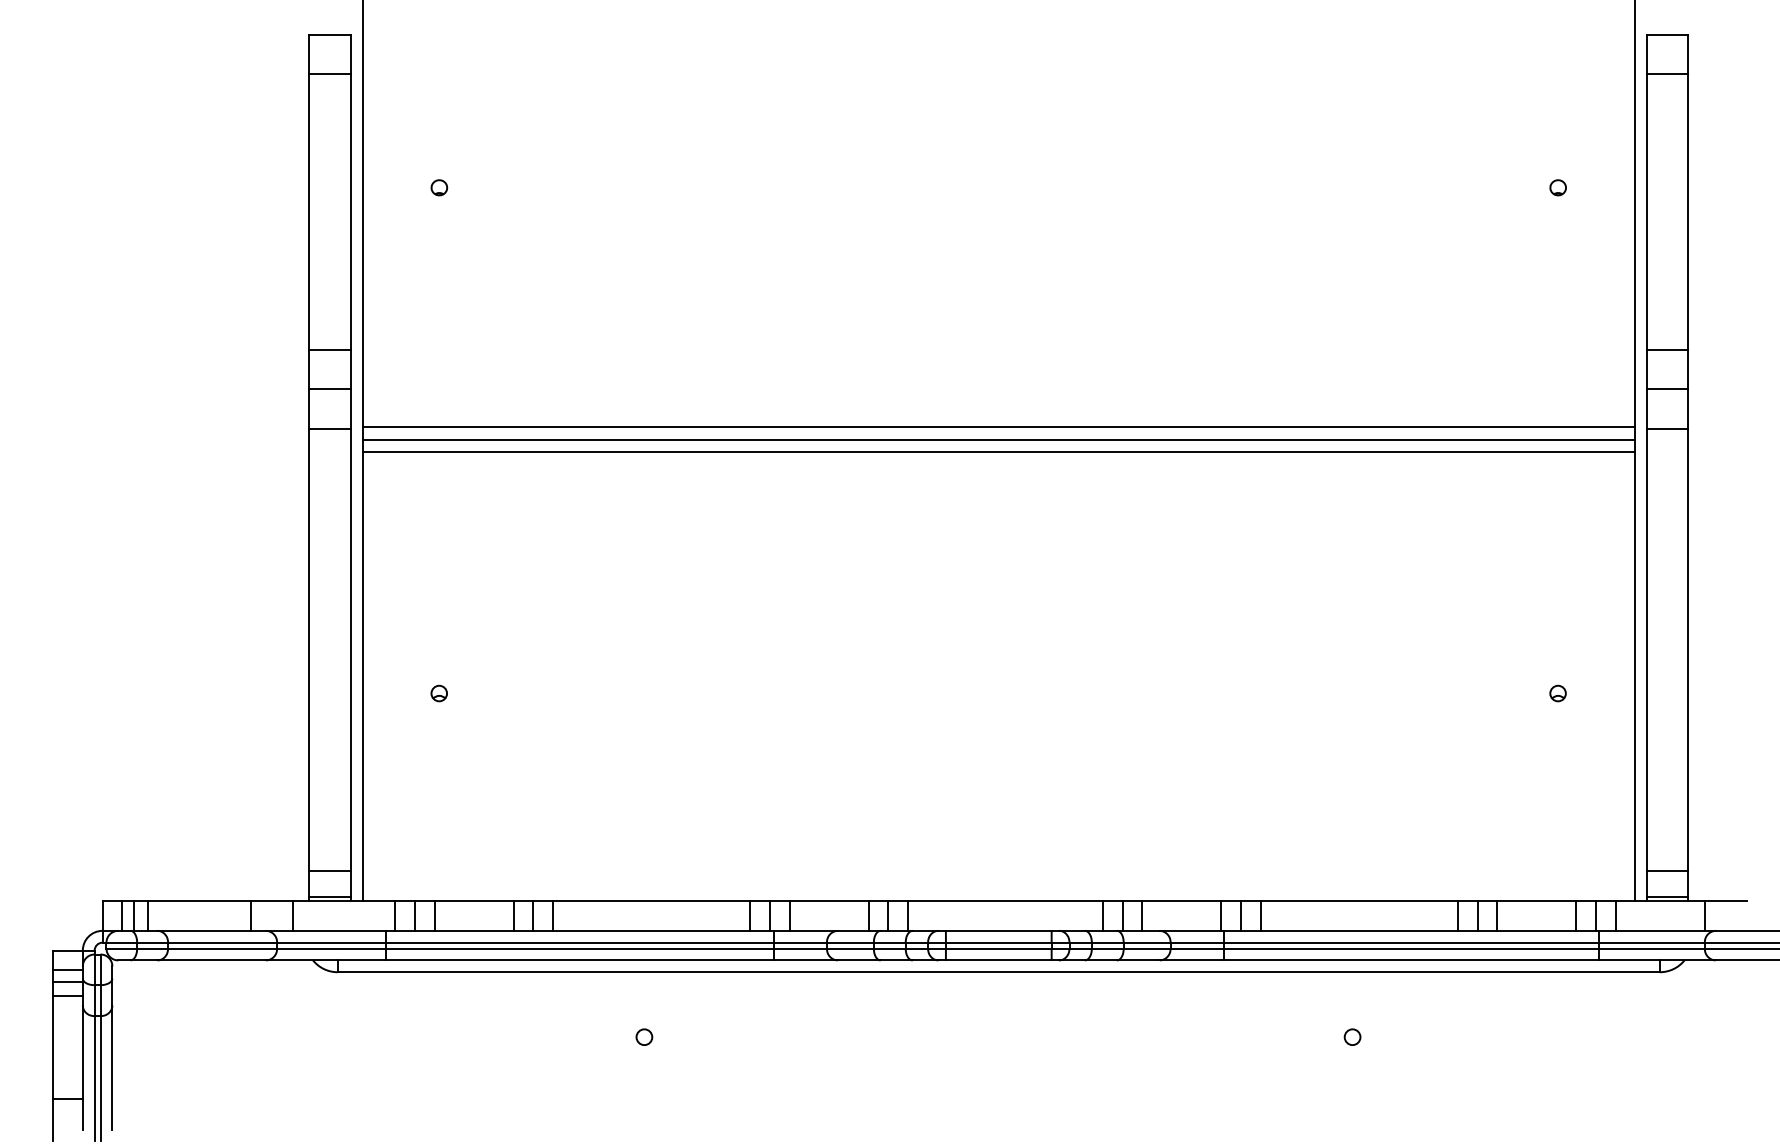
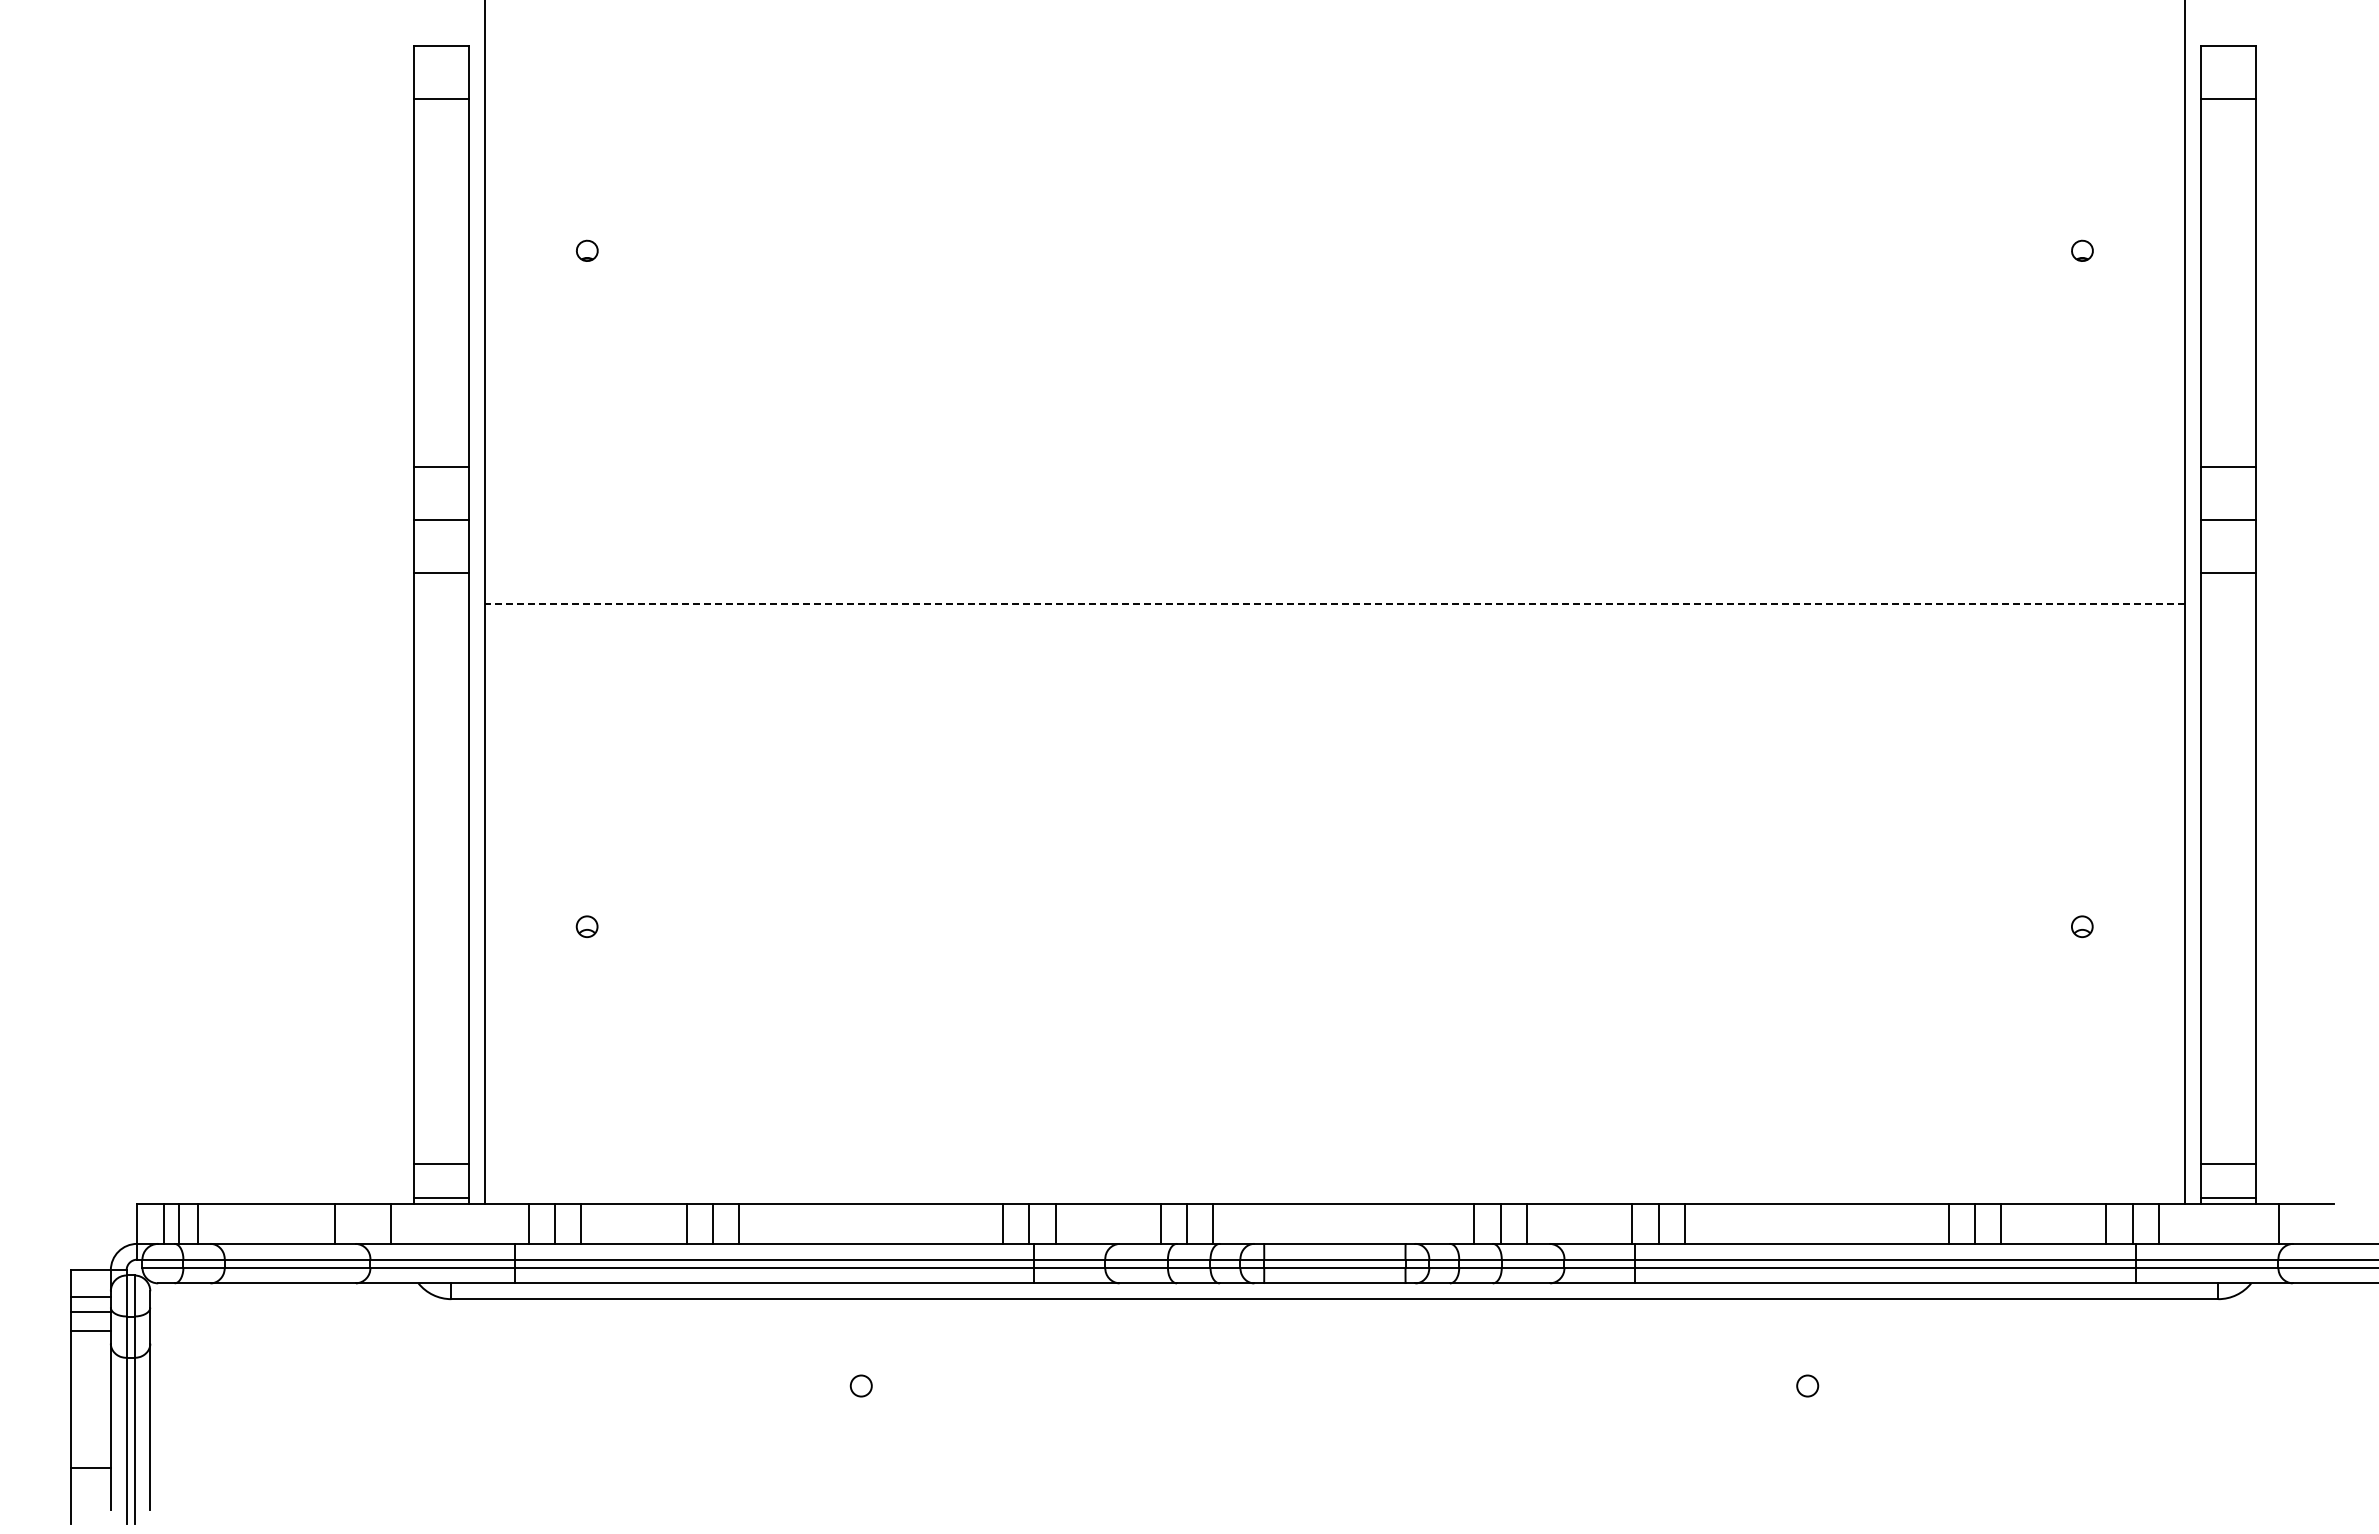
line: (998, 426) -> (1334, 570), removed
line: (998, 439) -> (1334, 587), removed
line: (998, 451) -> (1334, 603), solid -> dashed

